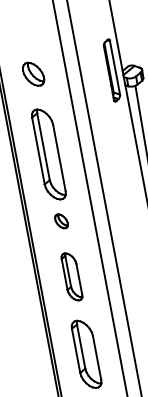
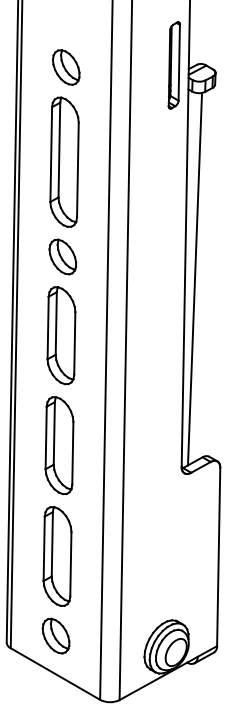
part: (33, 74) -> (66, 67), moved
part: (61, 221) -> (62, 256), size x1.67
part: (71, 276) -> (61, 335), size x1.43

